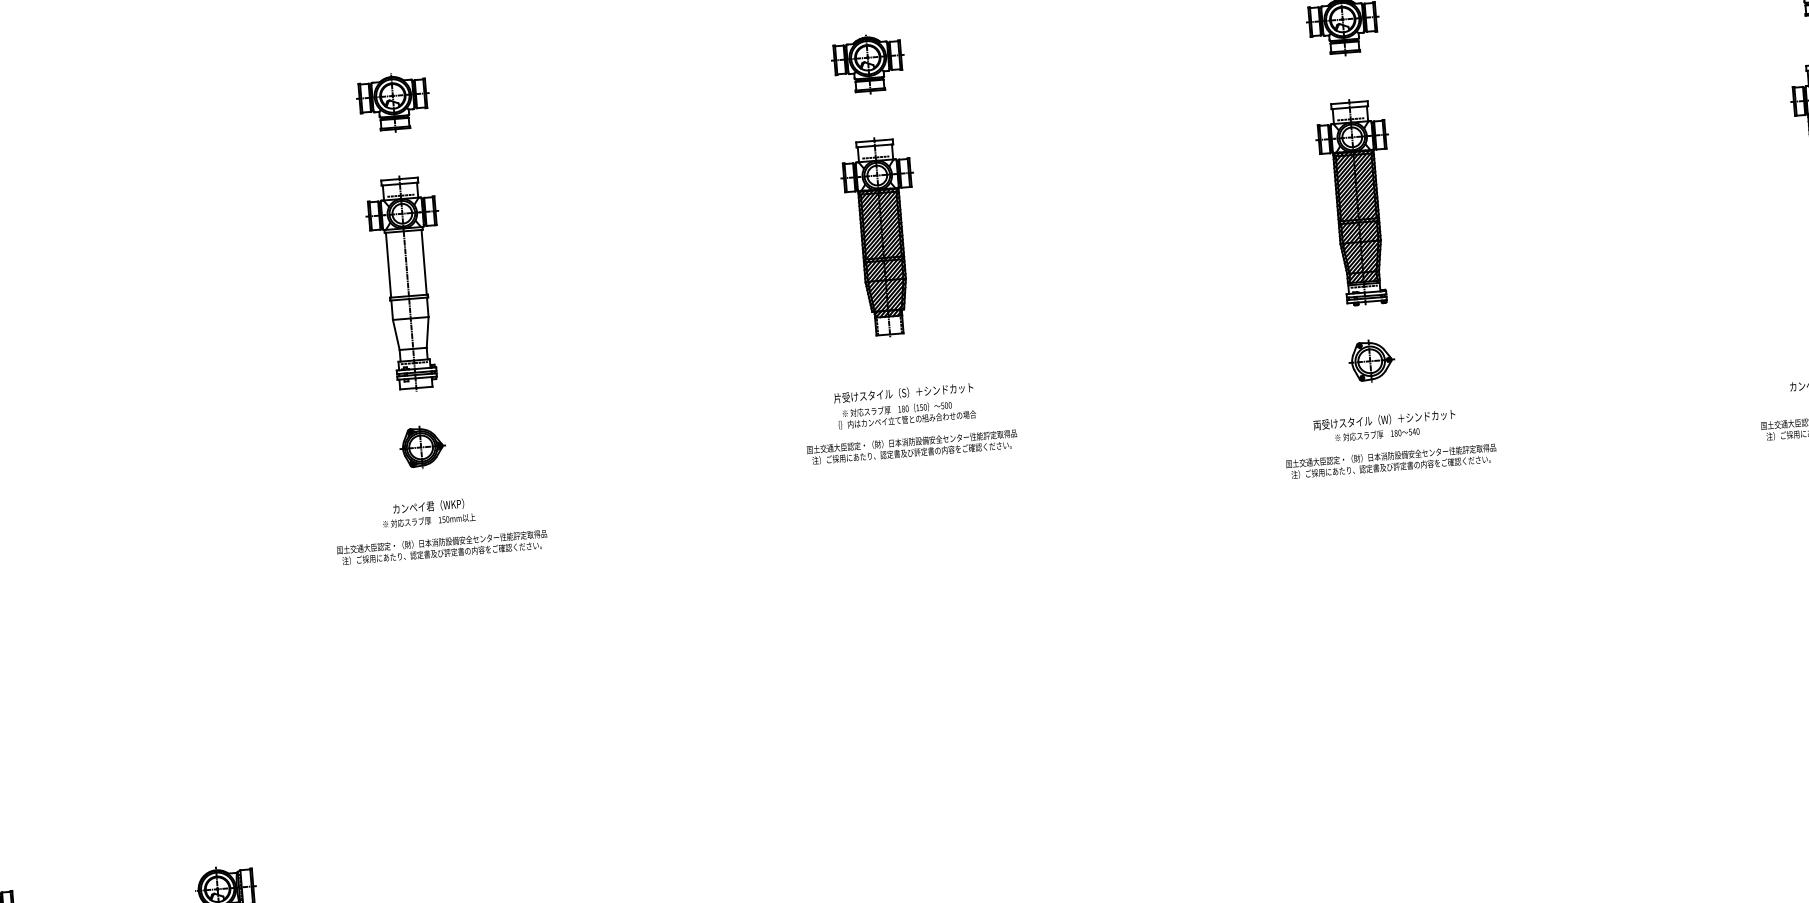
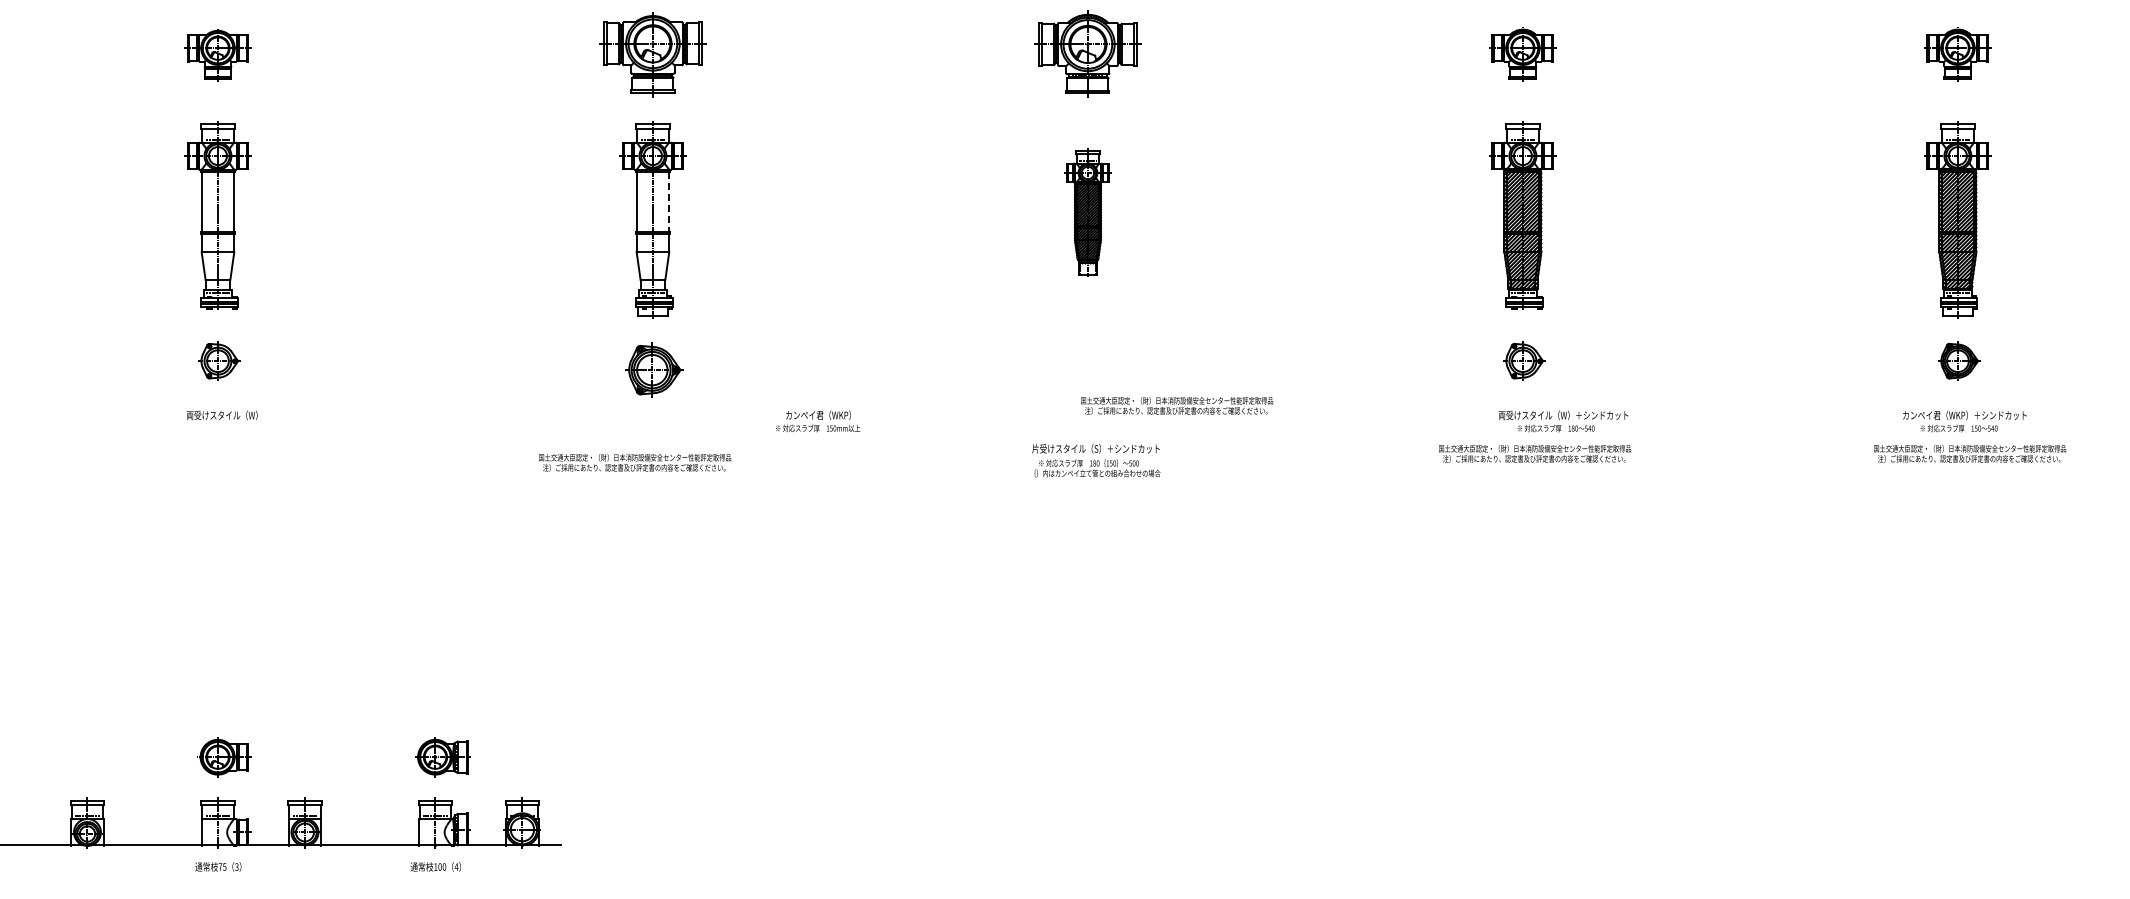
part: (867, 64) -> (1087, 54), size x1.6
part: (392, 103) -> (652, 55), size x1.6
part: (881, 237) -> (1087, 212), size x0.7
line: (424, 261) -> (669, 201), solid -> dashed
text: (905, 405) -> (1096, 460), moved
text: (1384, 426) -> (1563, 421), moved
part: (422, 446) -> (654, 369), size x1.4
text: (912, 446) -> (1177, 405), moved
text: (429, 513) -> (818, 421), moved
text: (442, 547) -> (635, 462), moved

